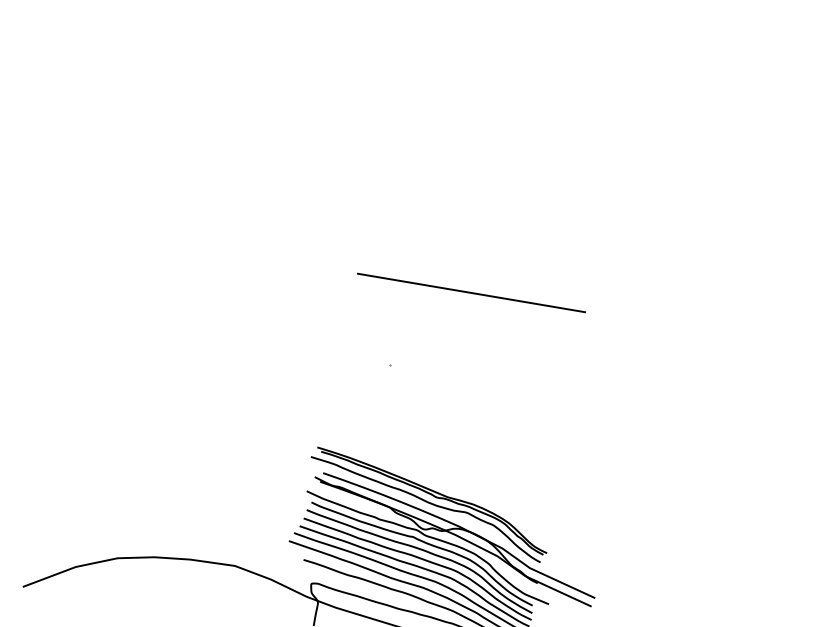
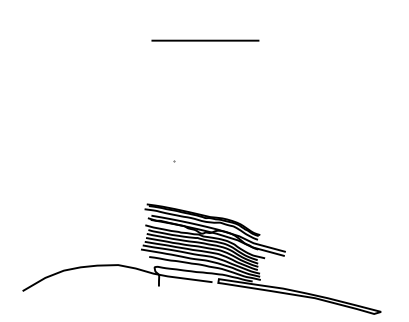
line: (471, 292) -> (205, 40), moved

